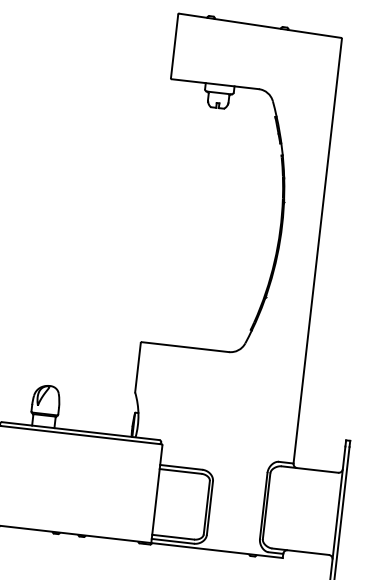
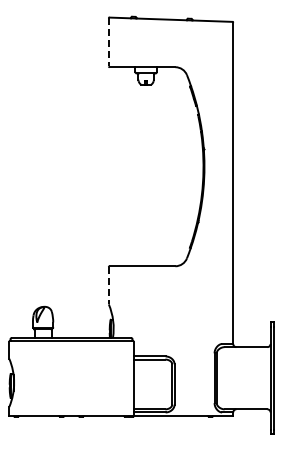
line: (174, 46) -> (108, 42), solid -> dashed
line: (137, 367) -> (108, 285), solid -> dashed

